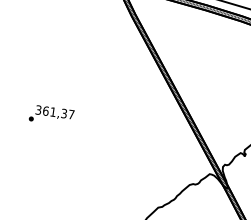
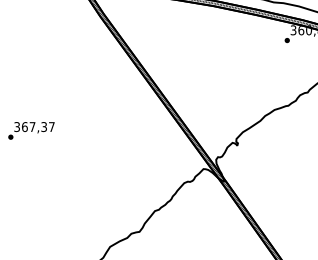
text: (53, 111) -> (32, 126), 361,37 -> 367,37

